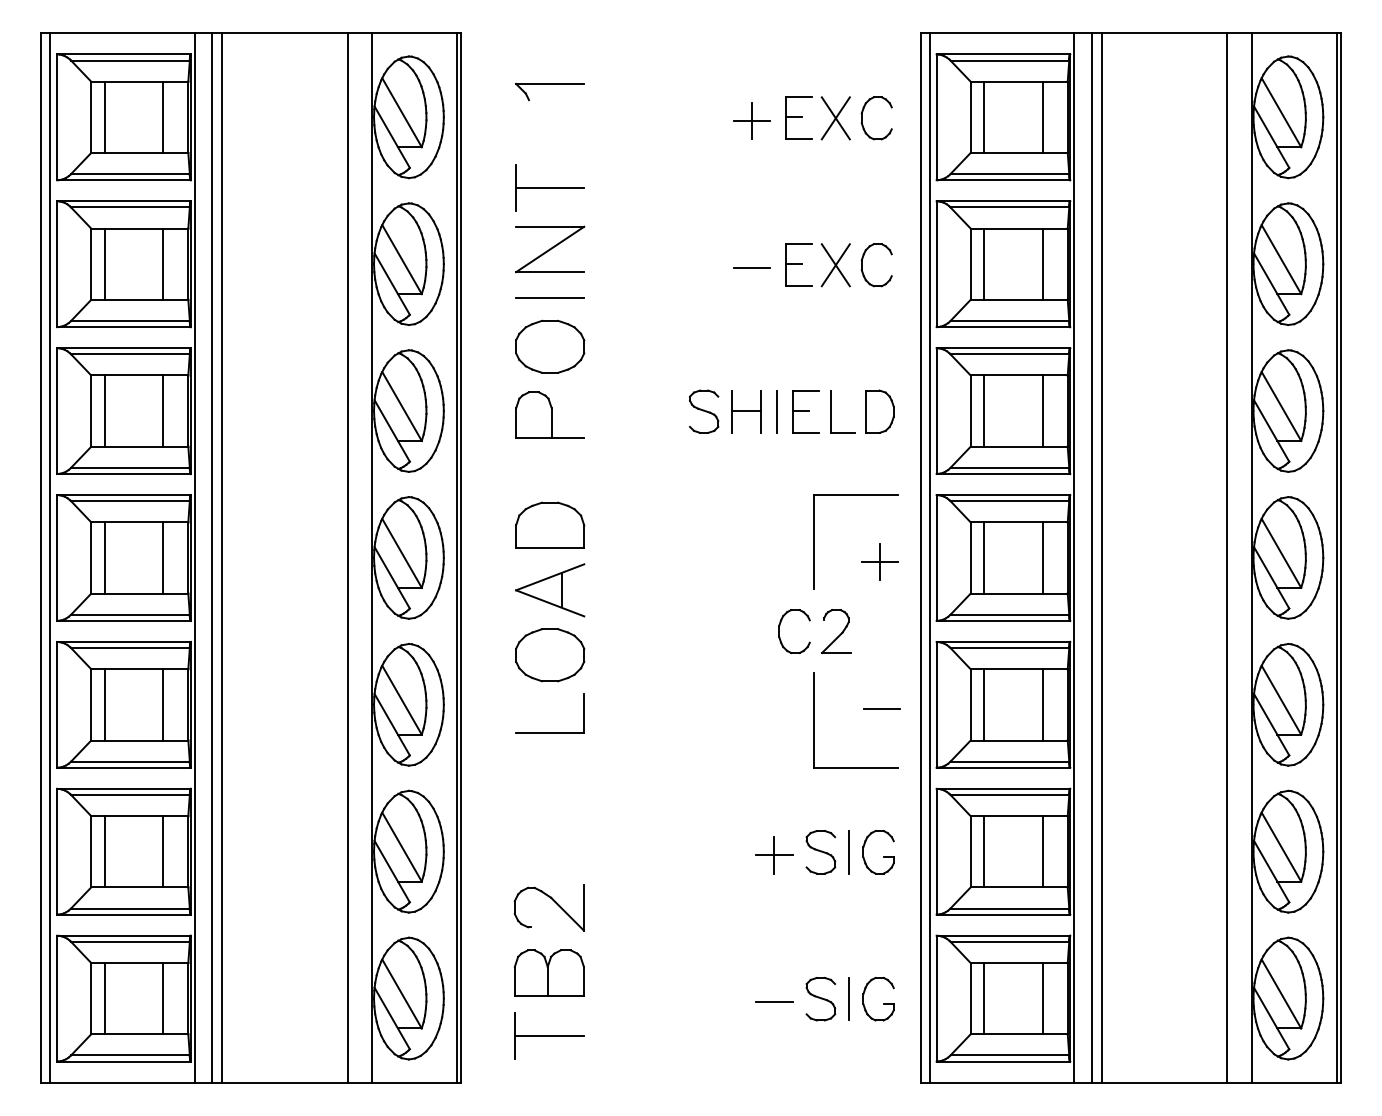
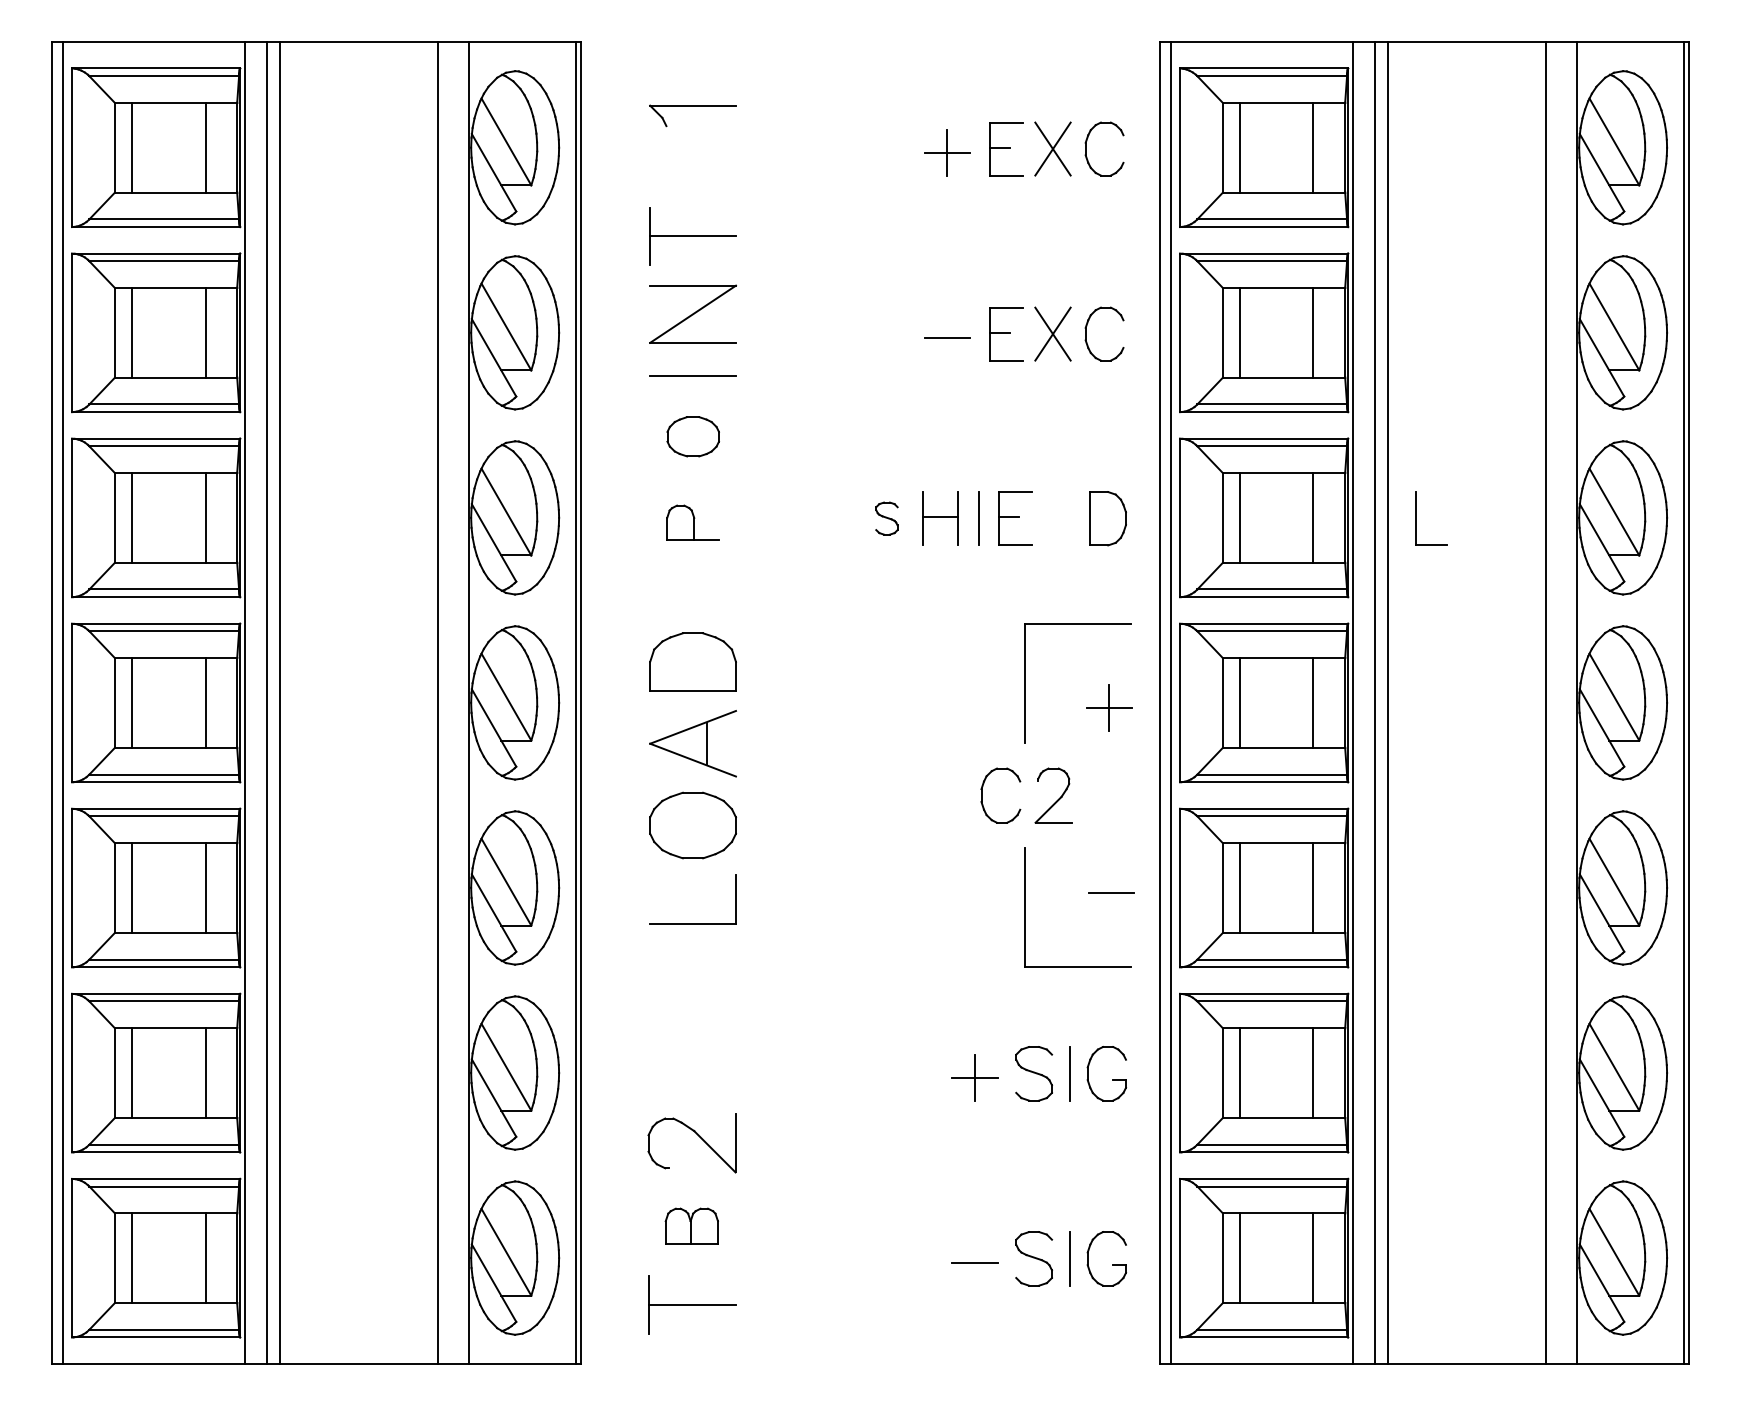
part: (550, 346) -> (693, 436), size x0.6
part: (703, 411) -> (886, 518), size x0.6
part: (831, 411) -> (1416, 518), moved
part: (549, 414) -> (692, 522), size x0.6
part: (548, 972) -> (690, 1225), size x0.6

